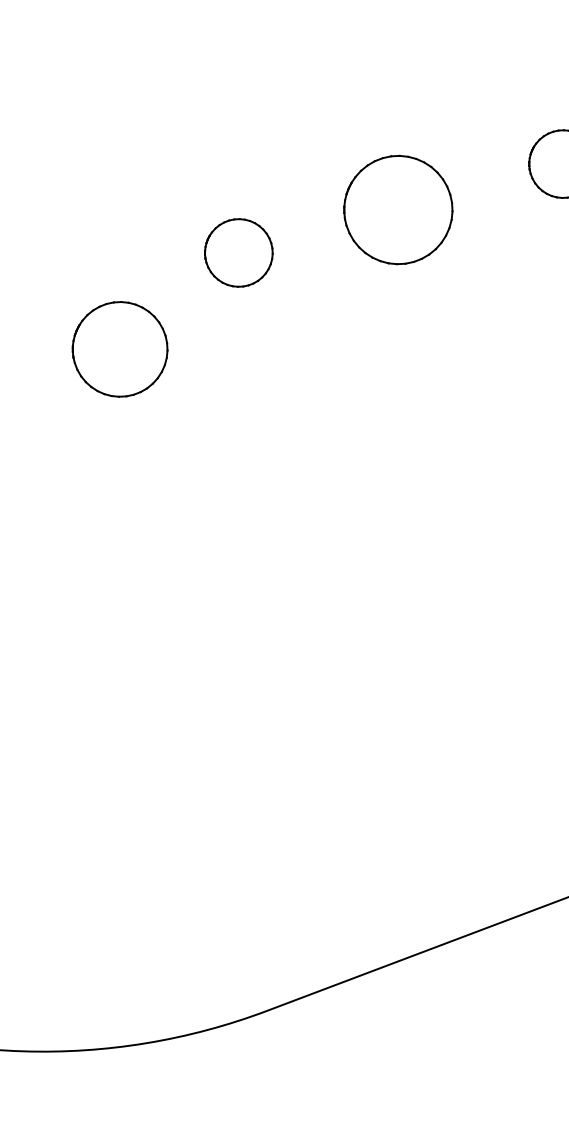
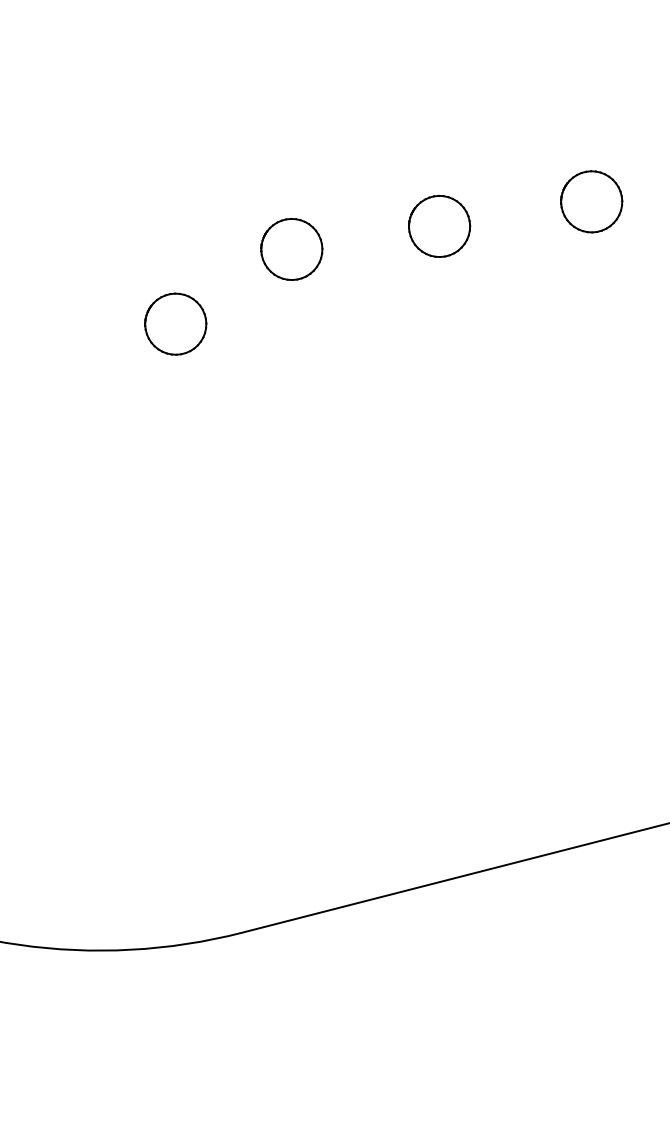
part: (398, 208) -> (439, 225), size x0.62
part: (119, 348) -> (175, 323), size x0.71

